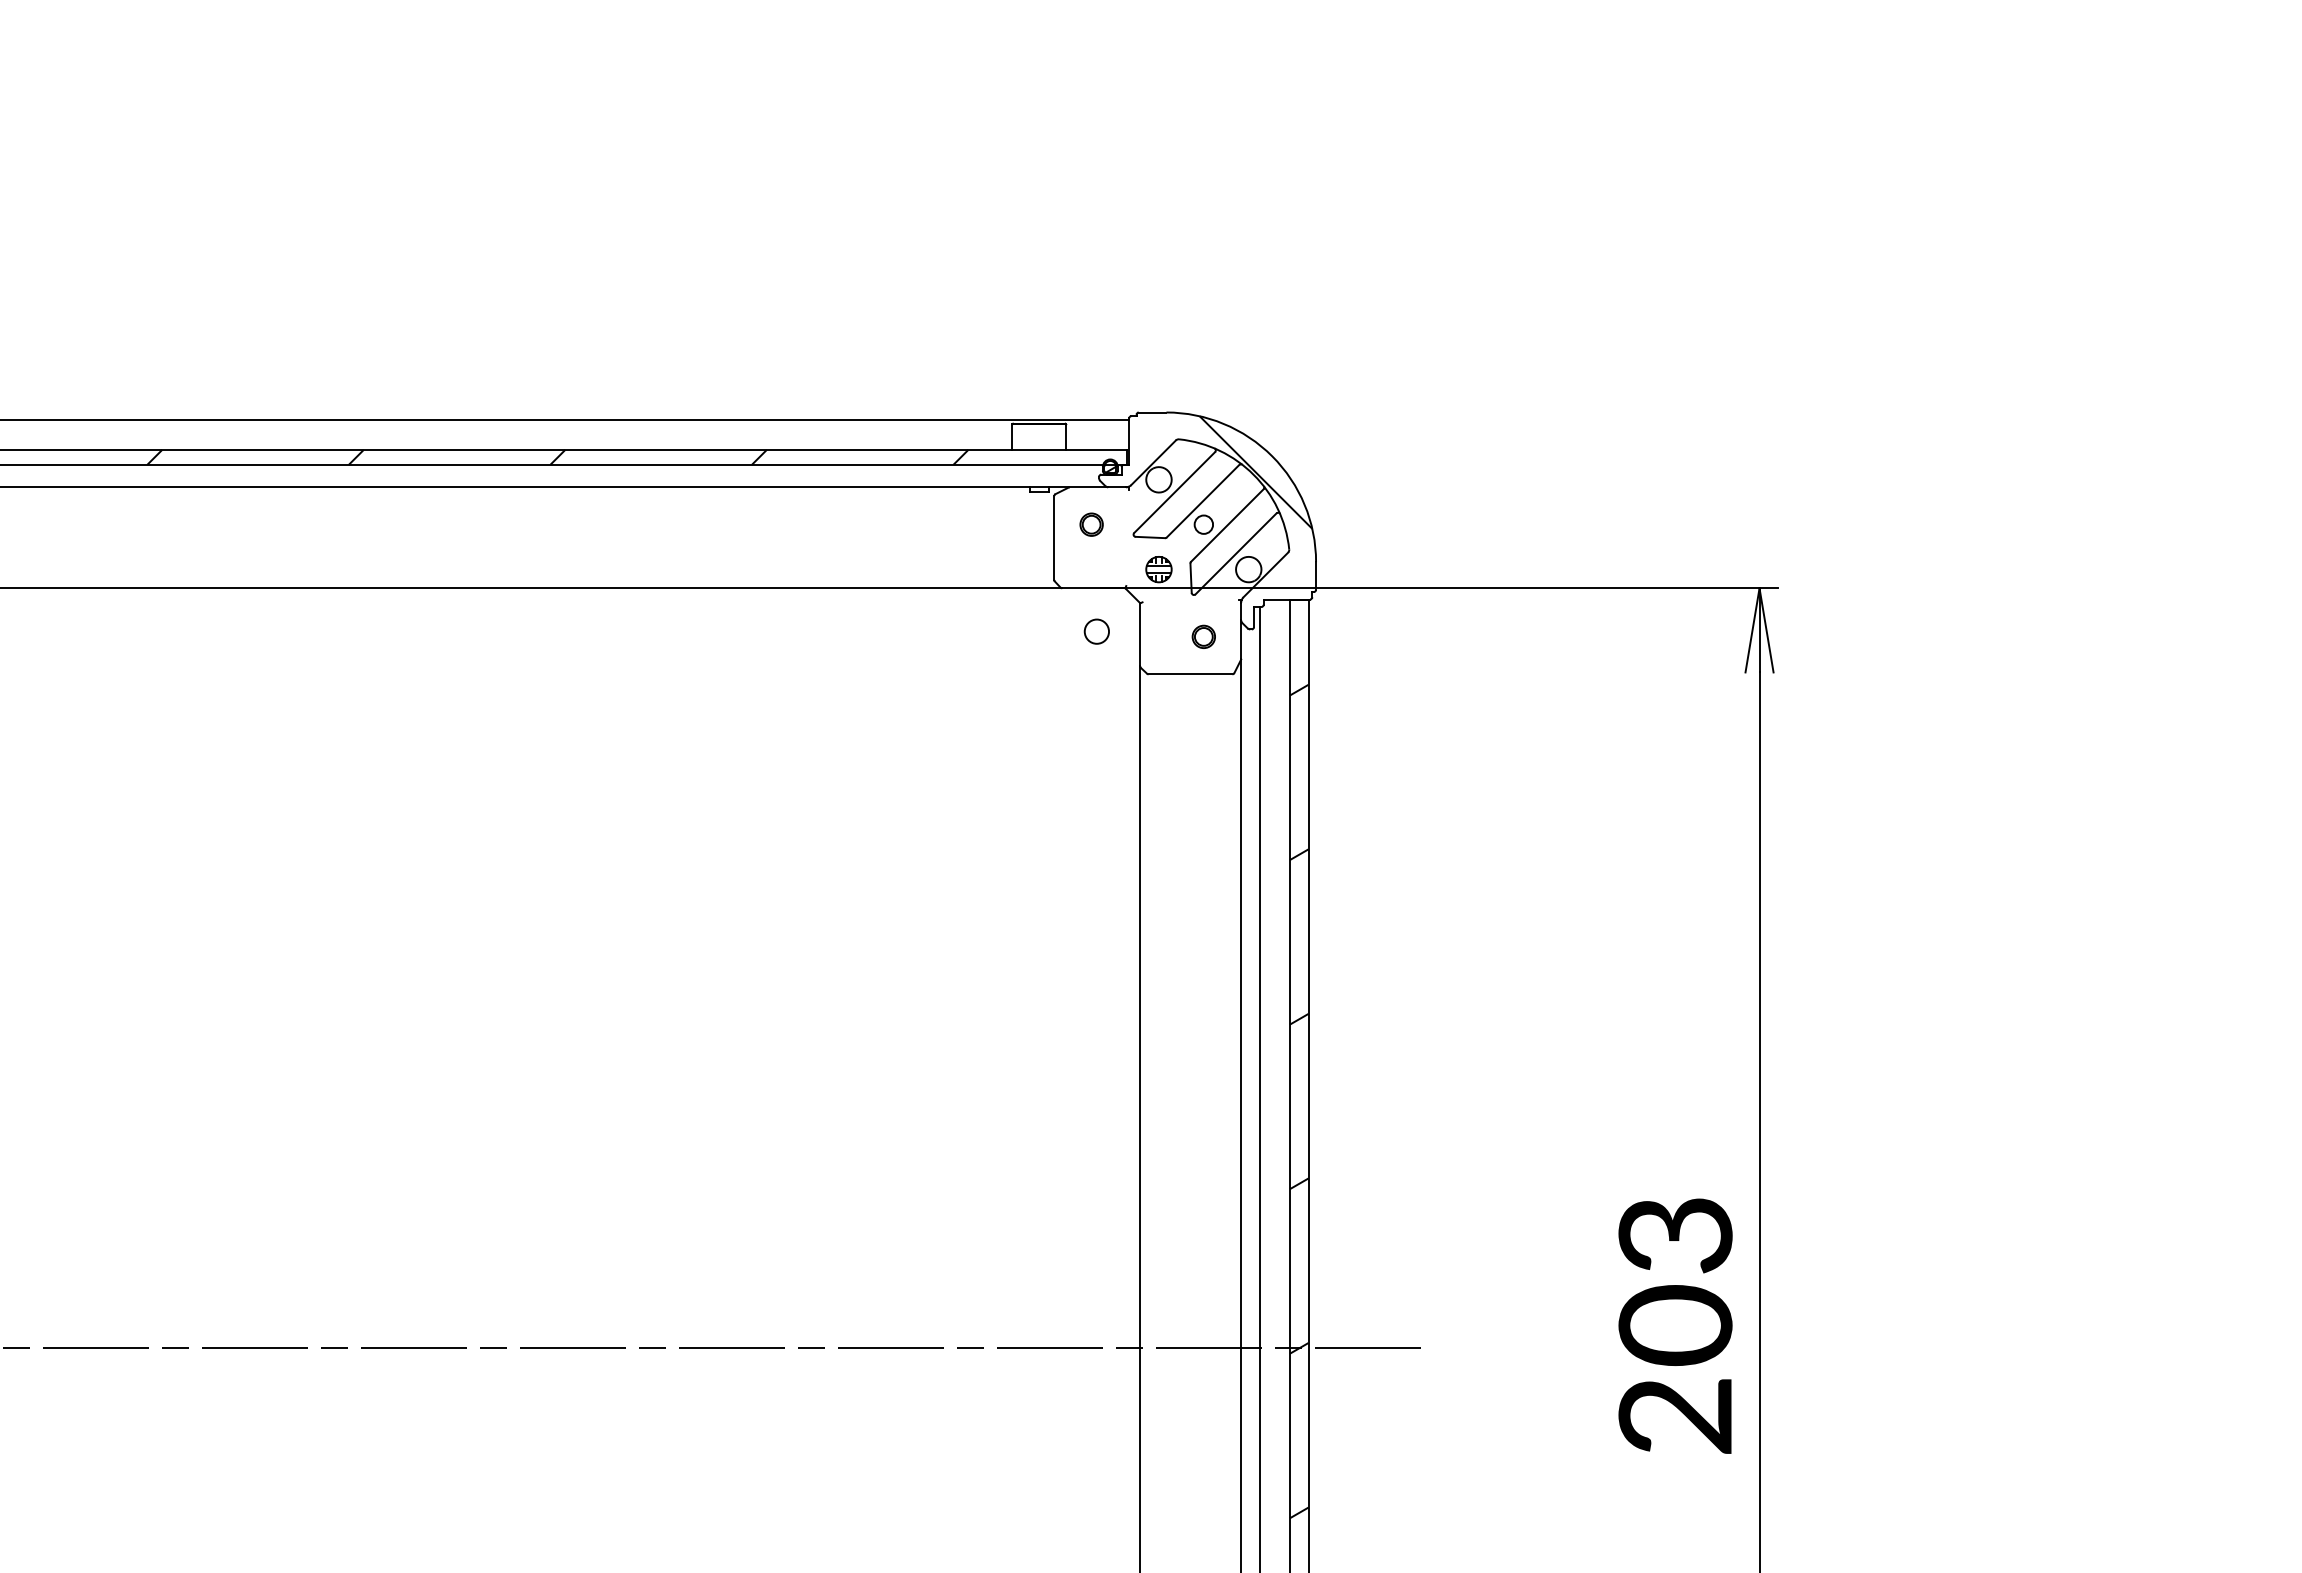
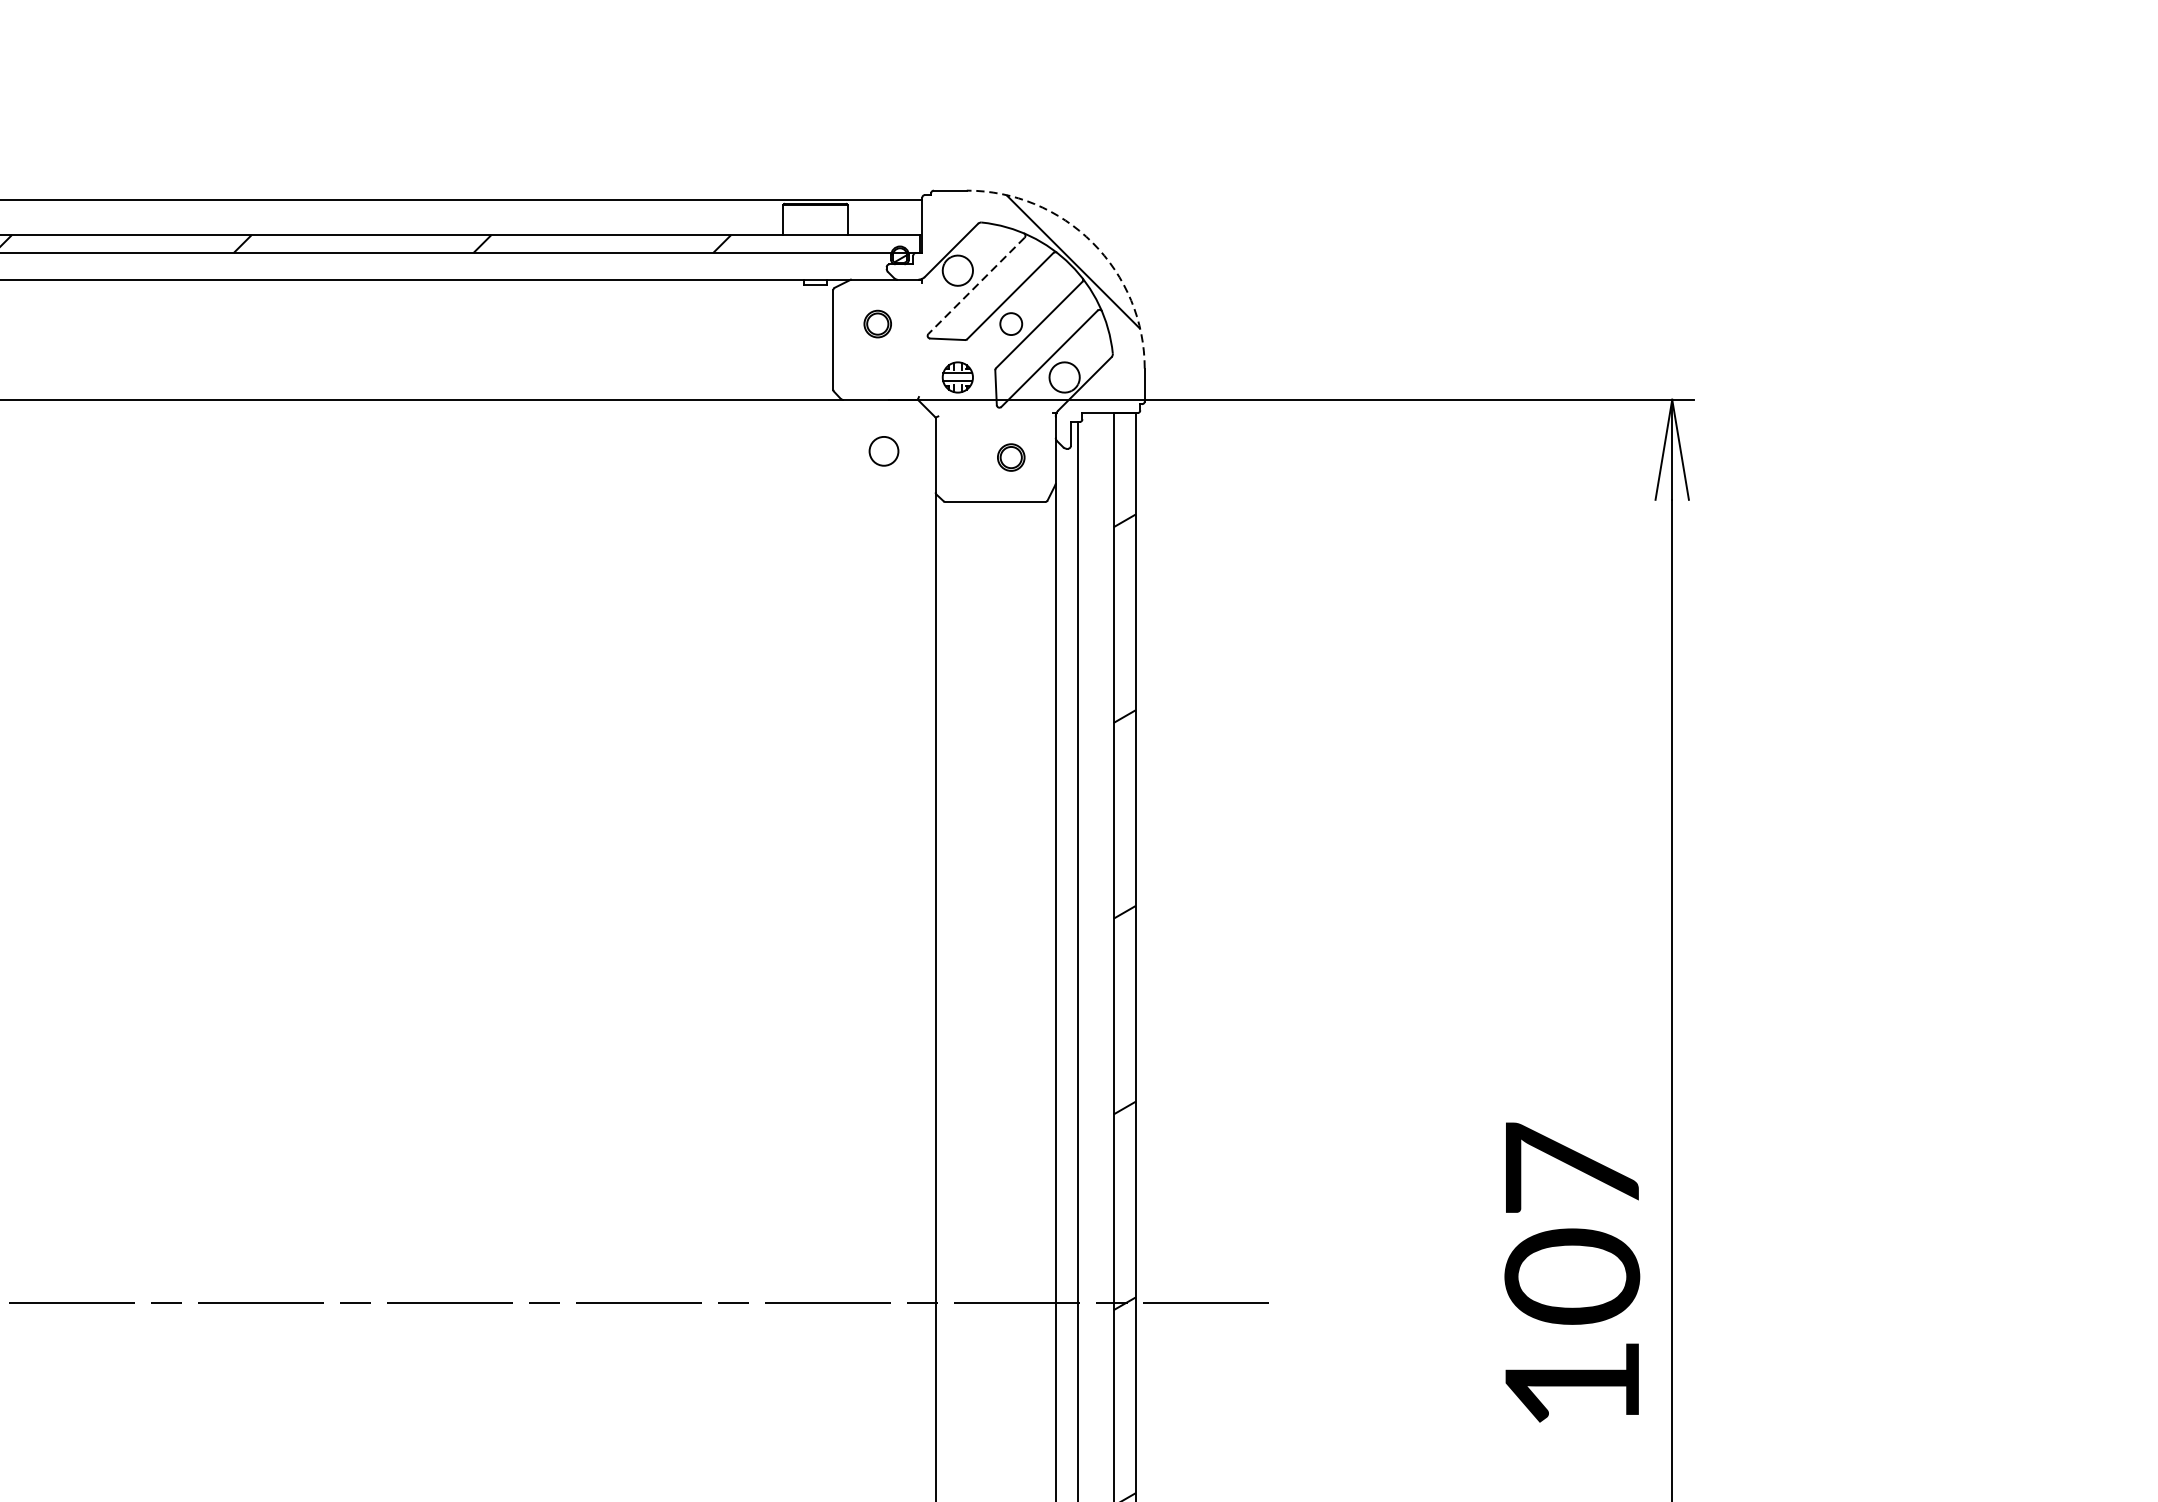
arc: (1272, 456) -> (1092, 242), solid -> dashed
line: (1174, 492) -> (976, 285), solid -> dashed
text: (1675, 1324) -> (1572, 1275), 203 -> 107

